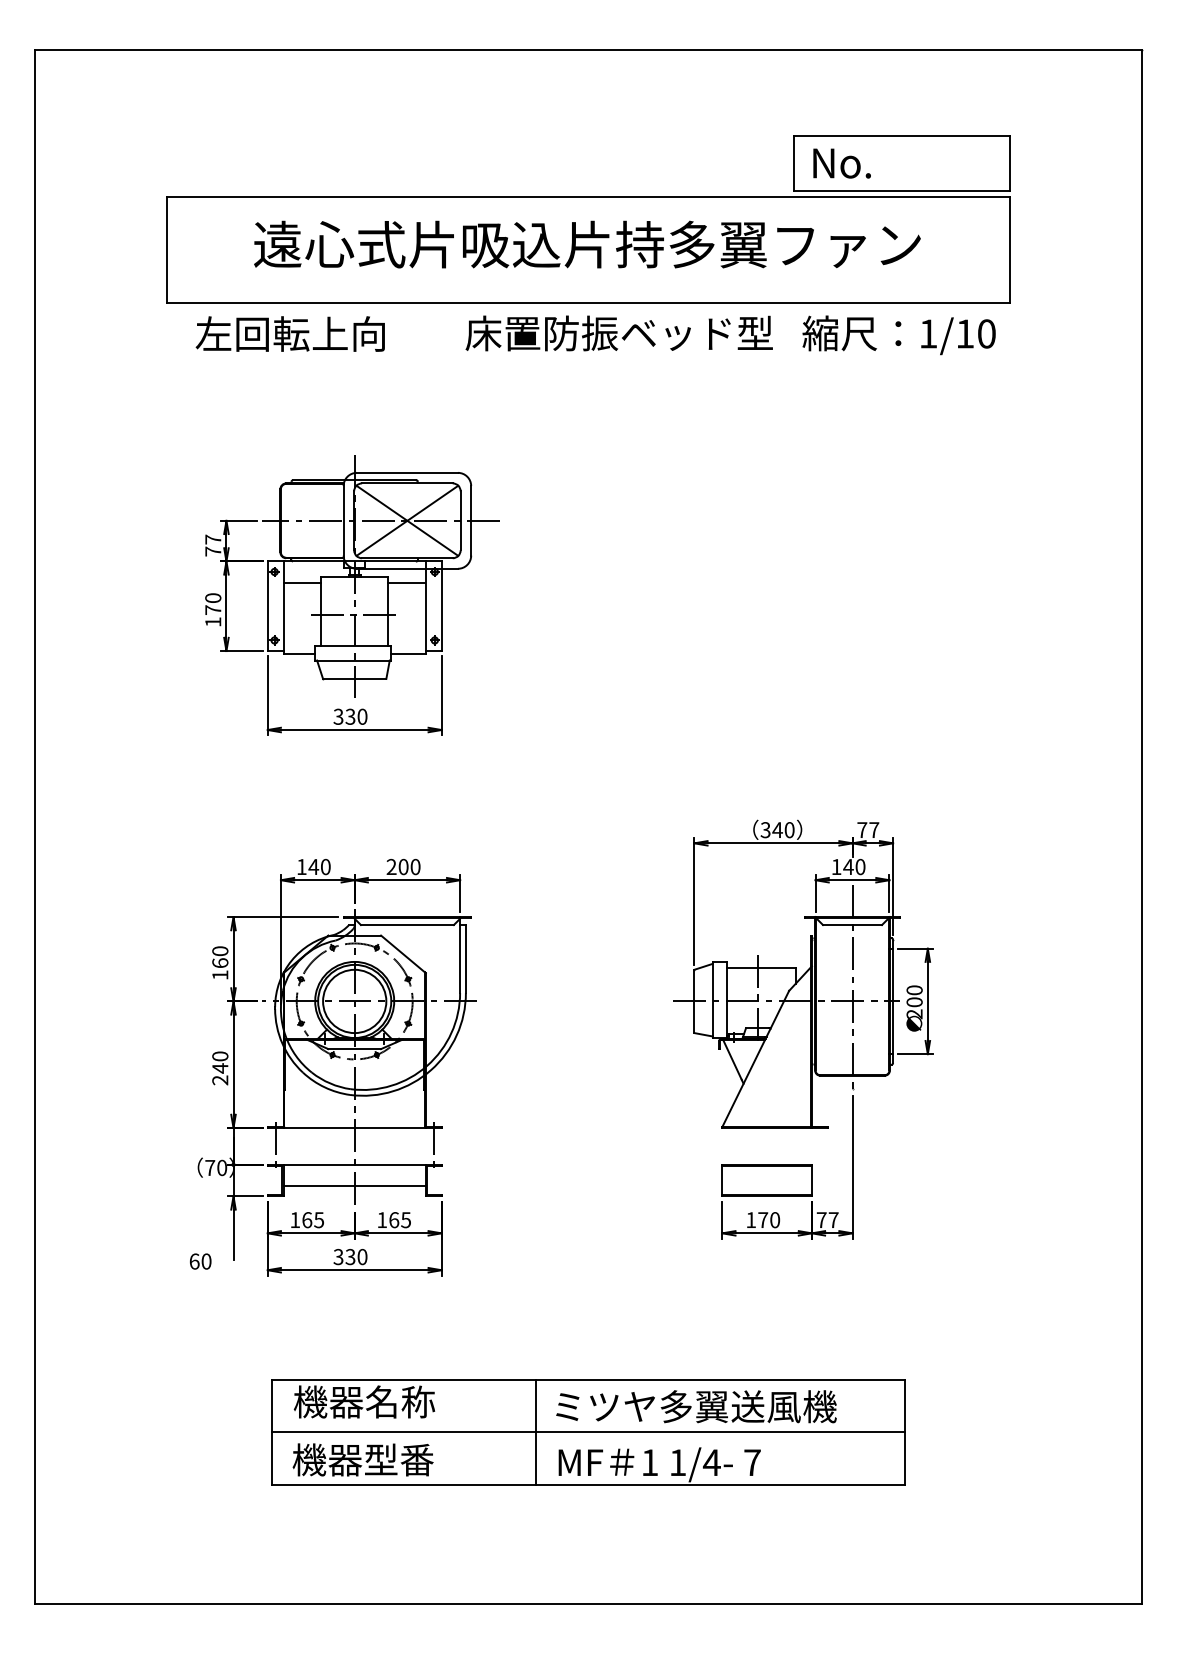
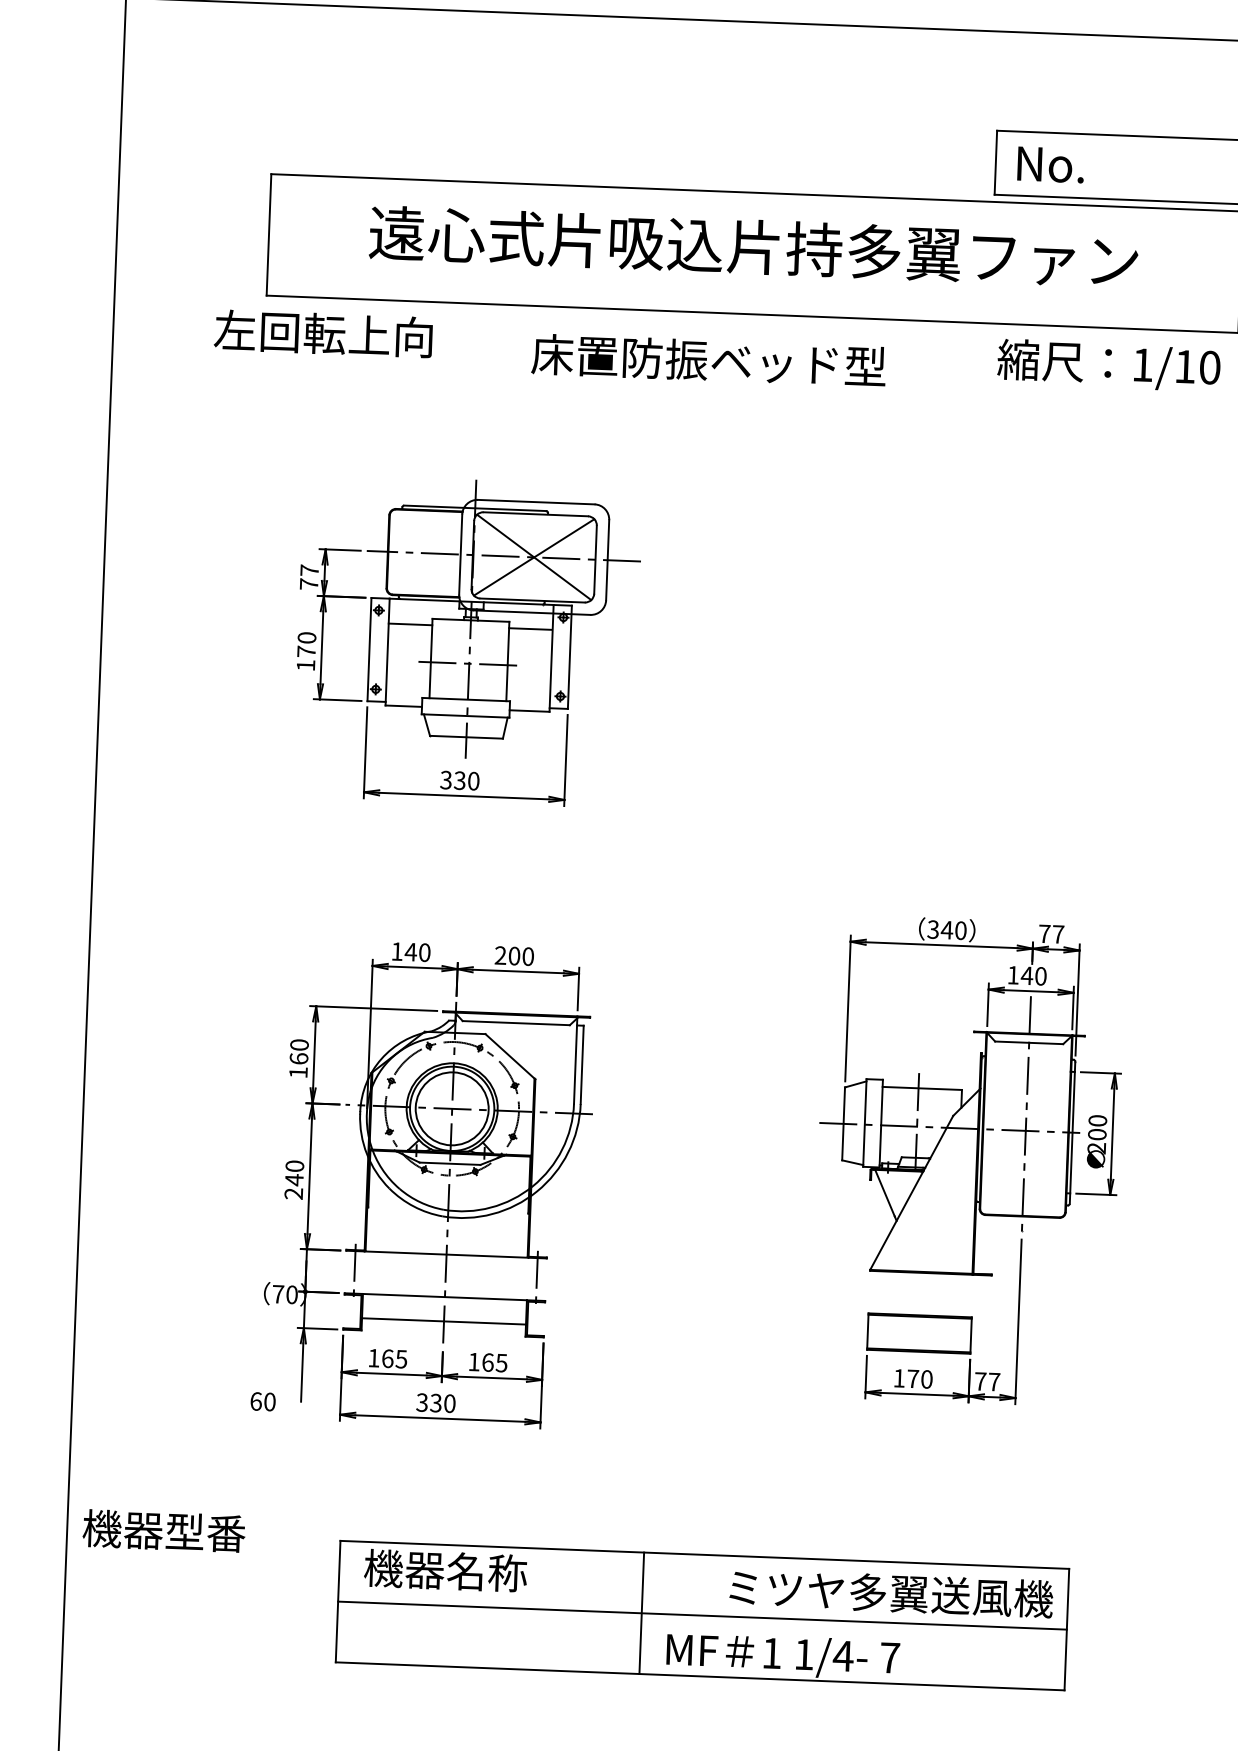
text: (289, 333) -> (322, 333), moved
text: (618, 333) -> (708, 360), moved
text: (696, 1406) -> (891, 1593), moved
text: (362, 1459) -> (163, 1530), moved

